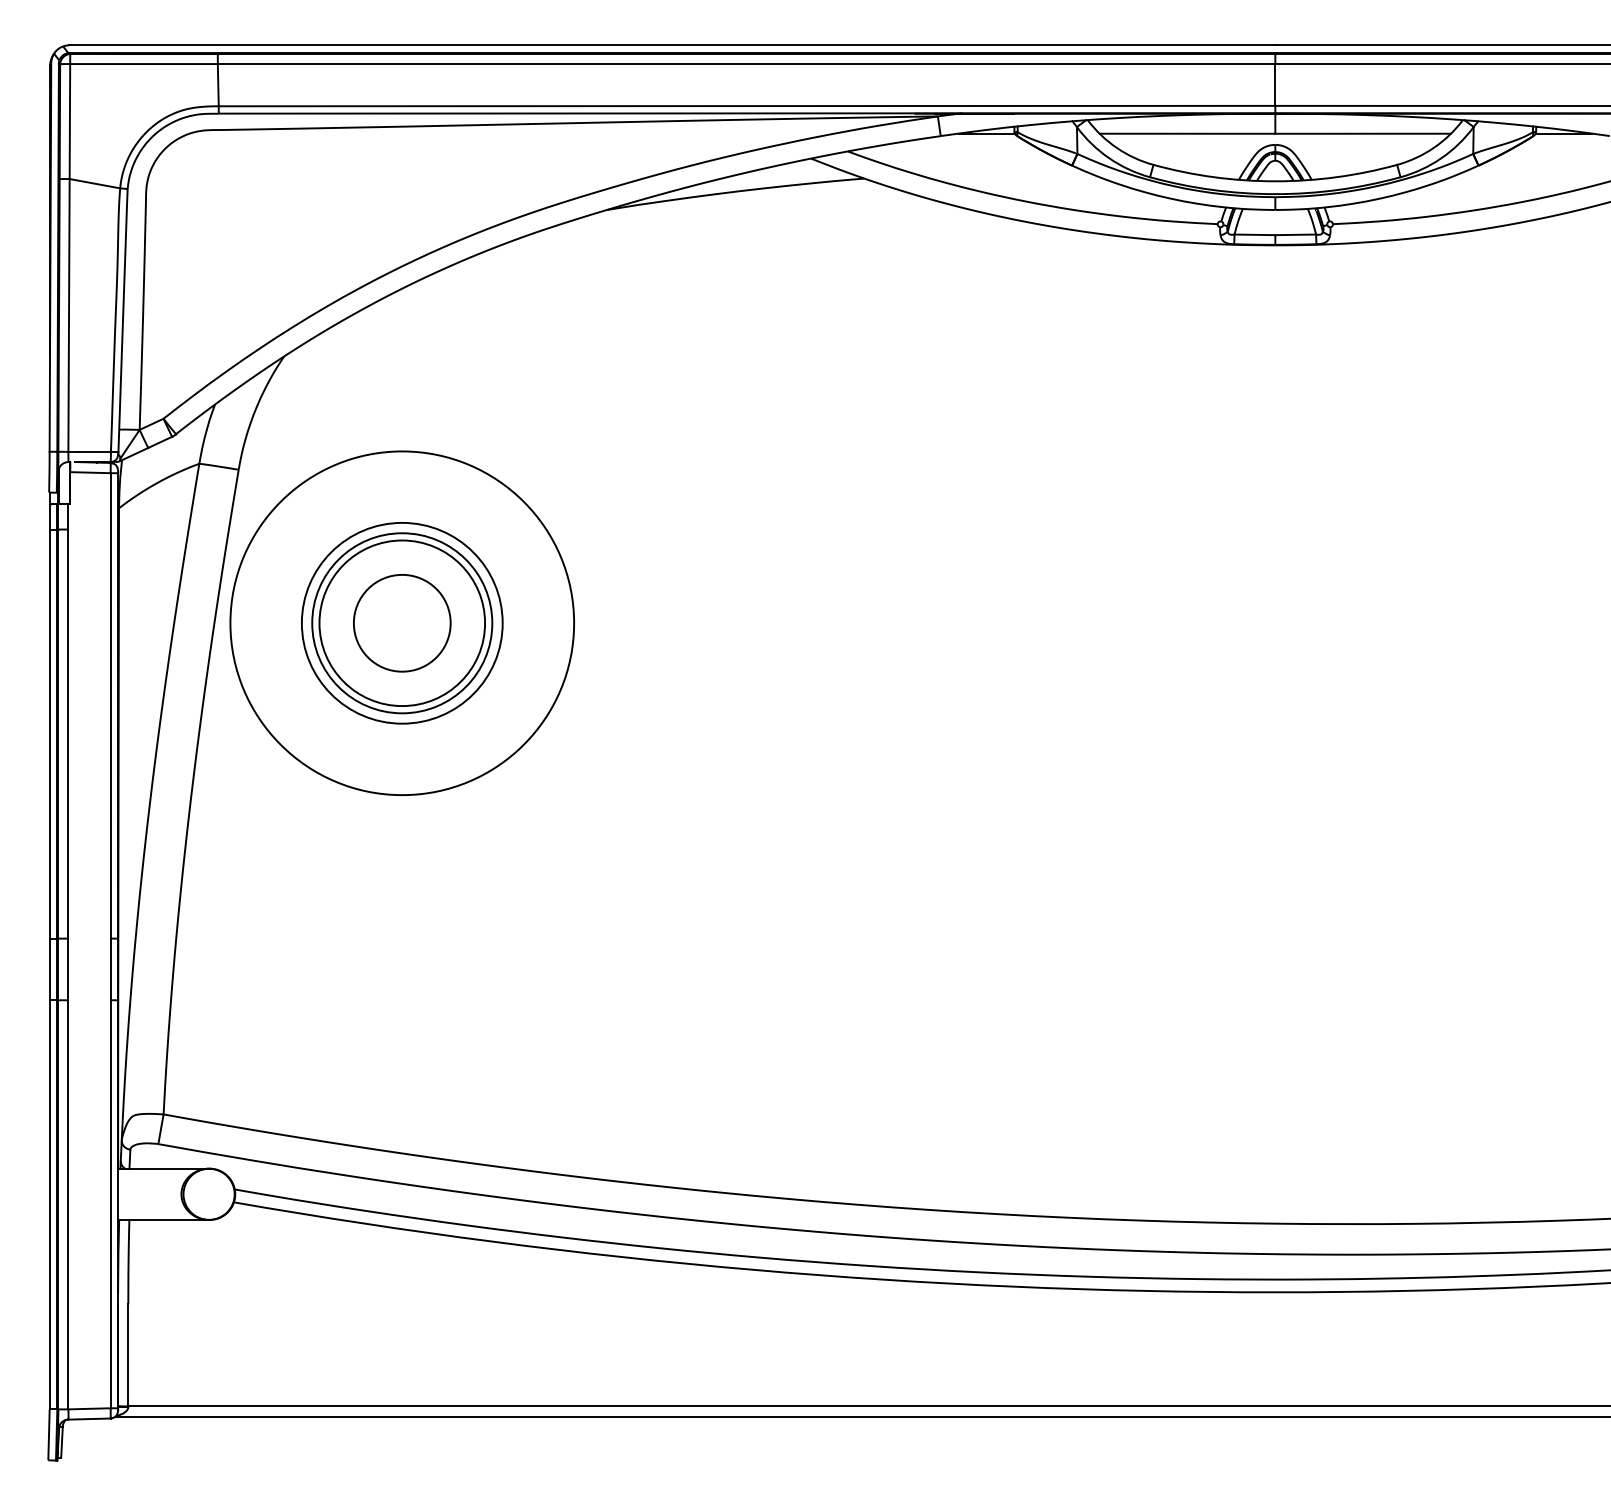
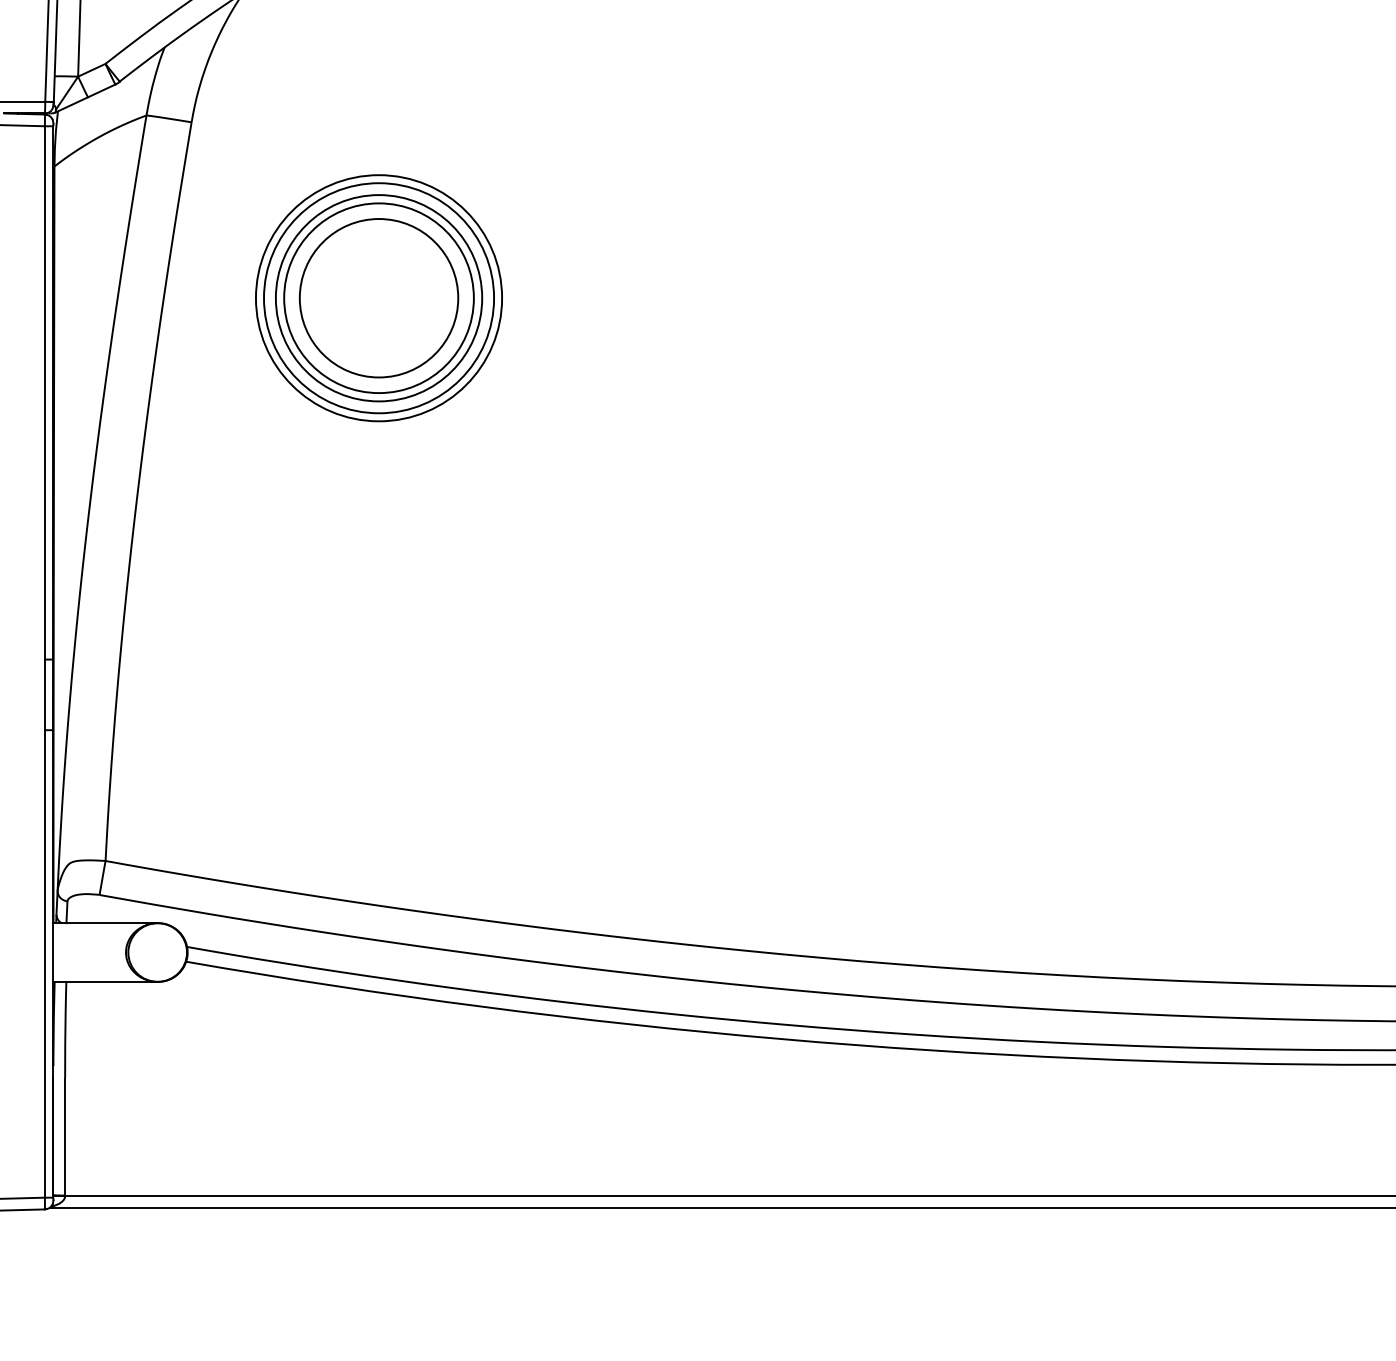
circle: (401, 622) -> (378, 297), size x0.62
circle: (402, 623) -> (379, 298), size x1.43

